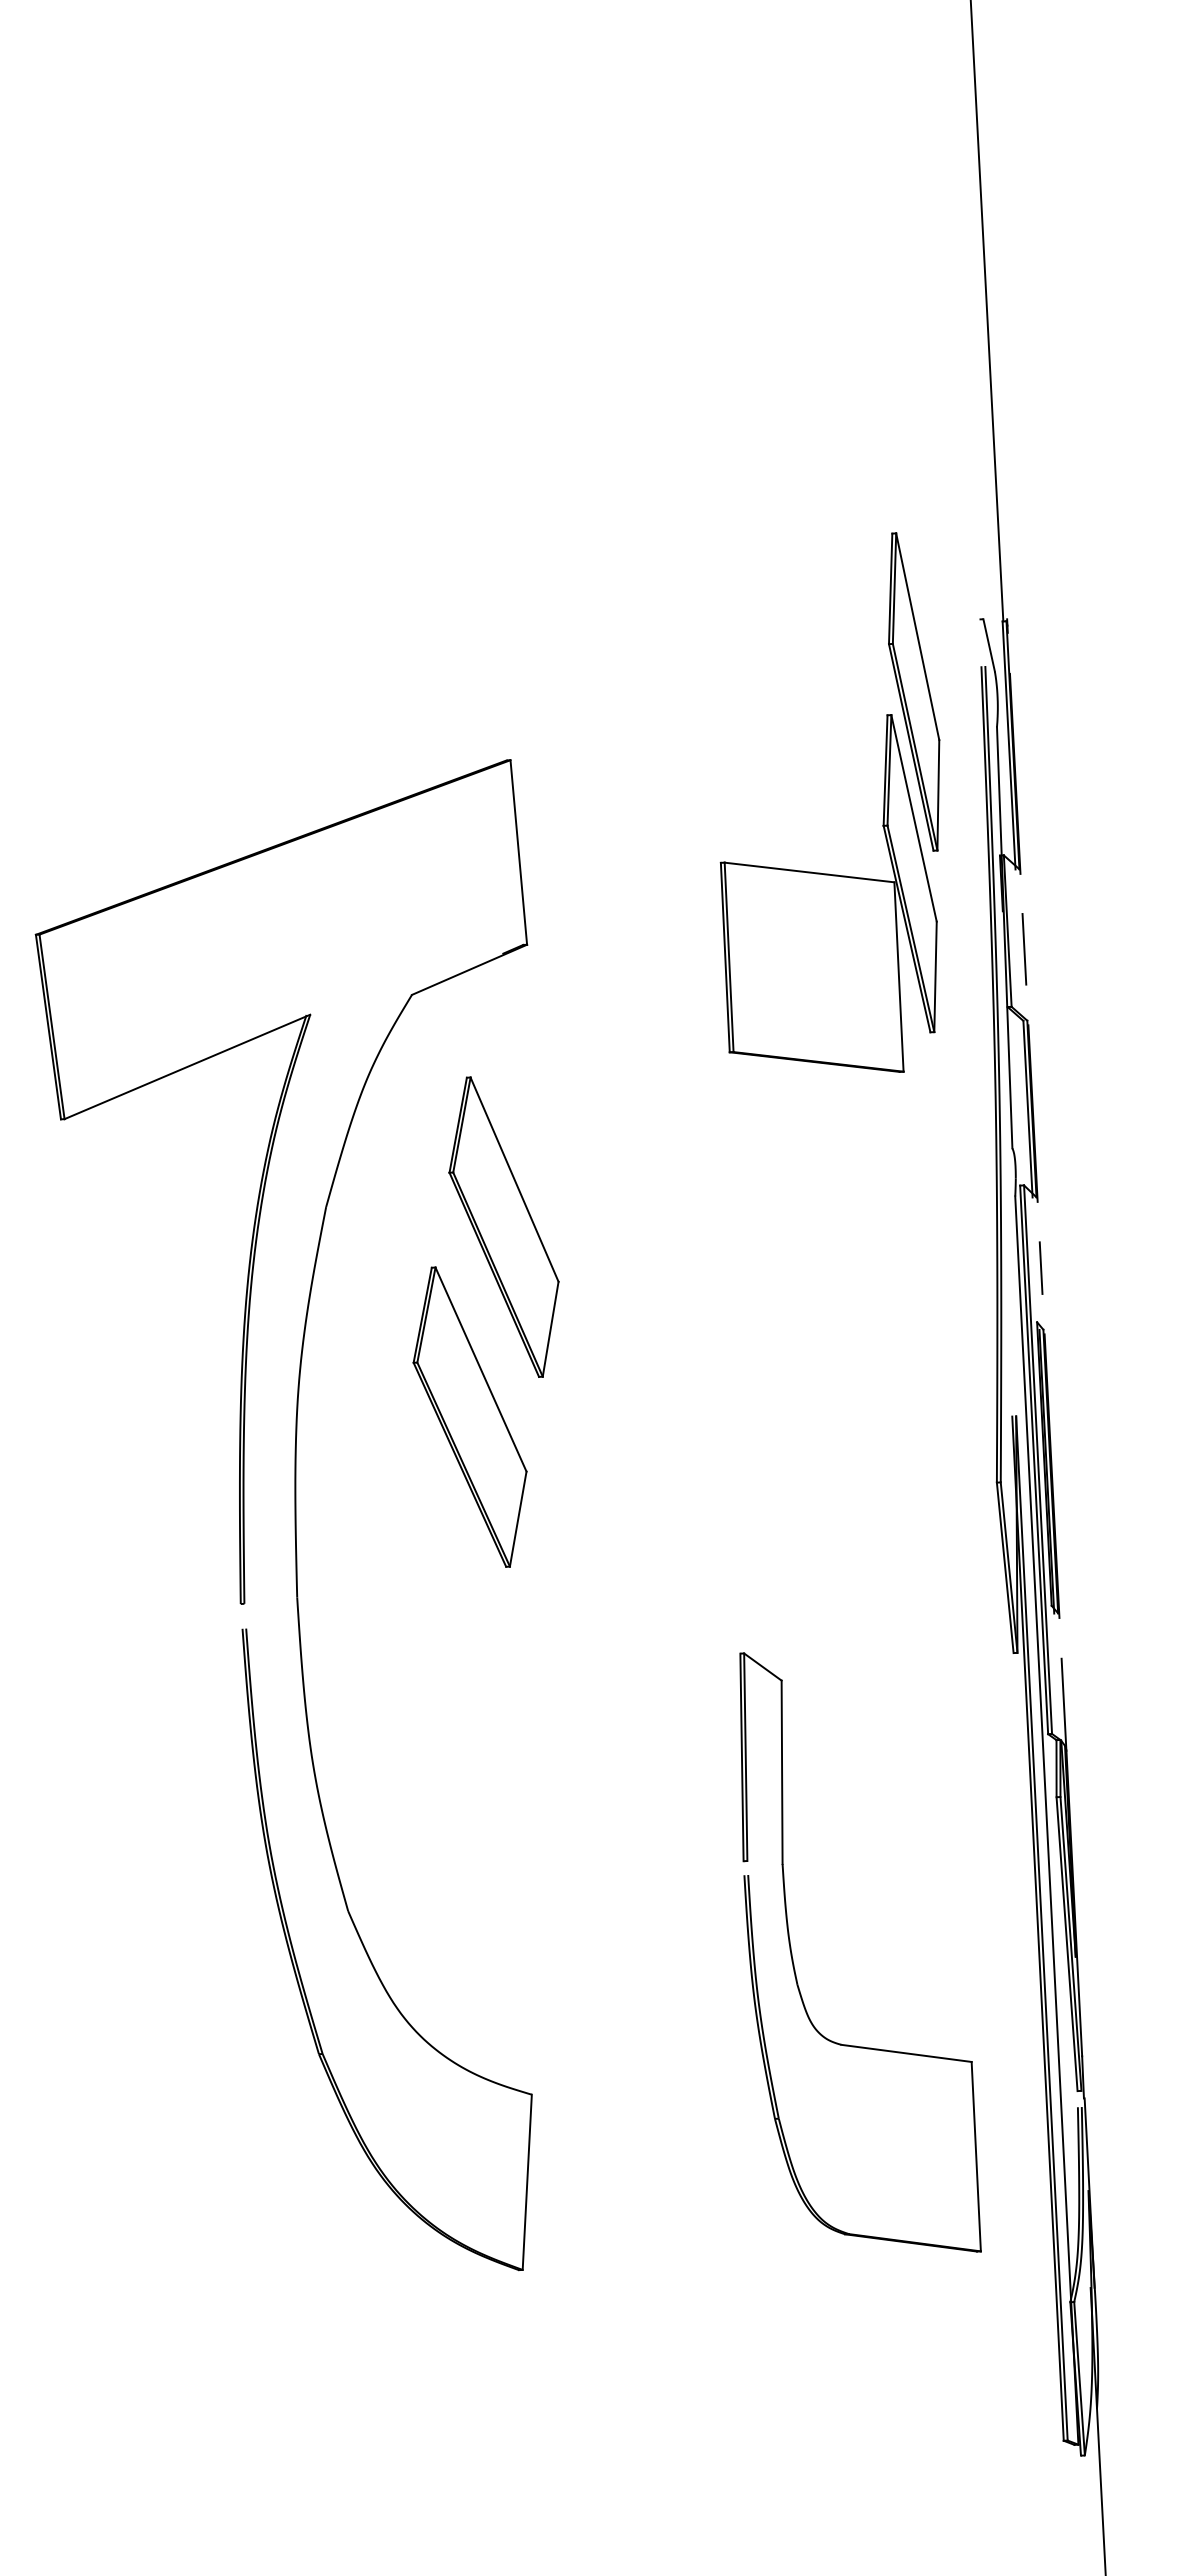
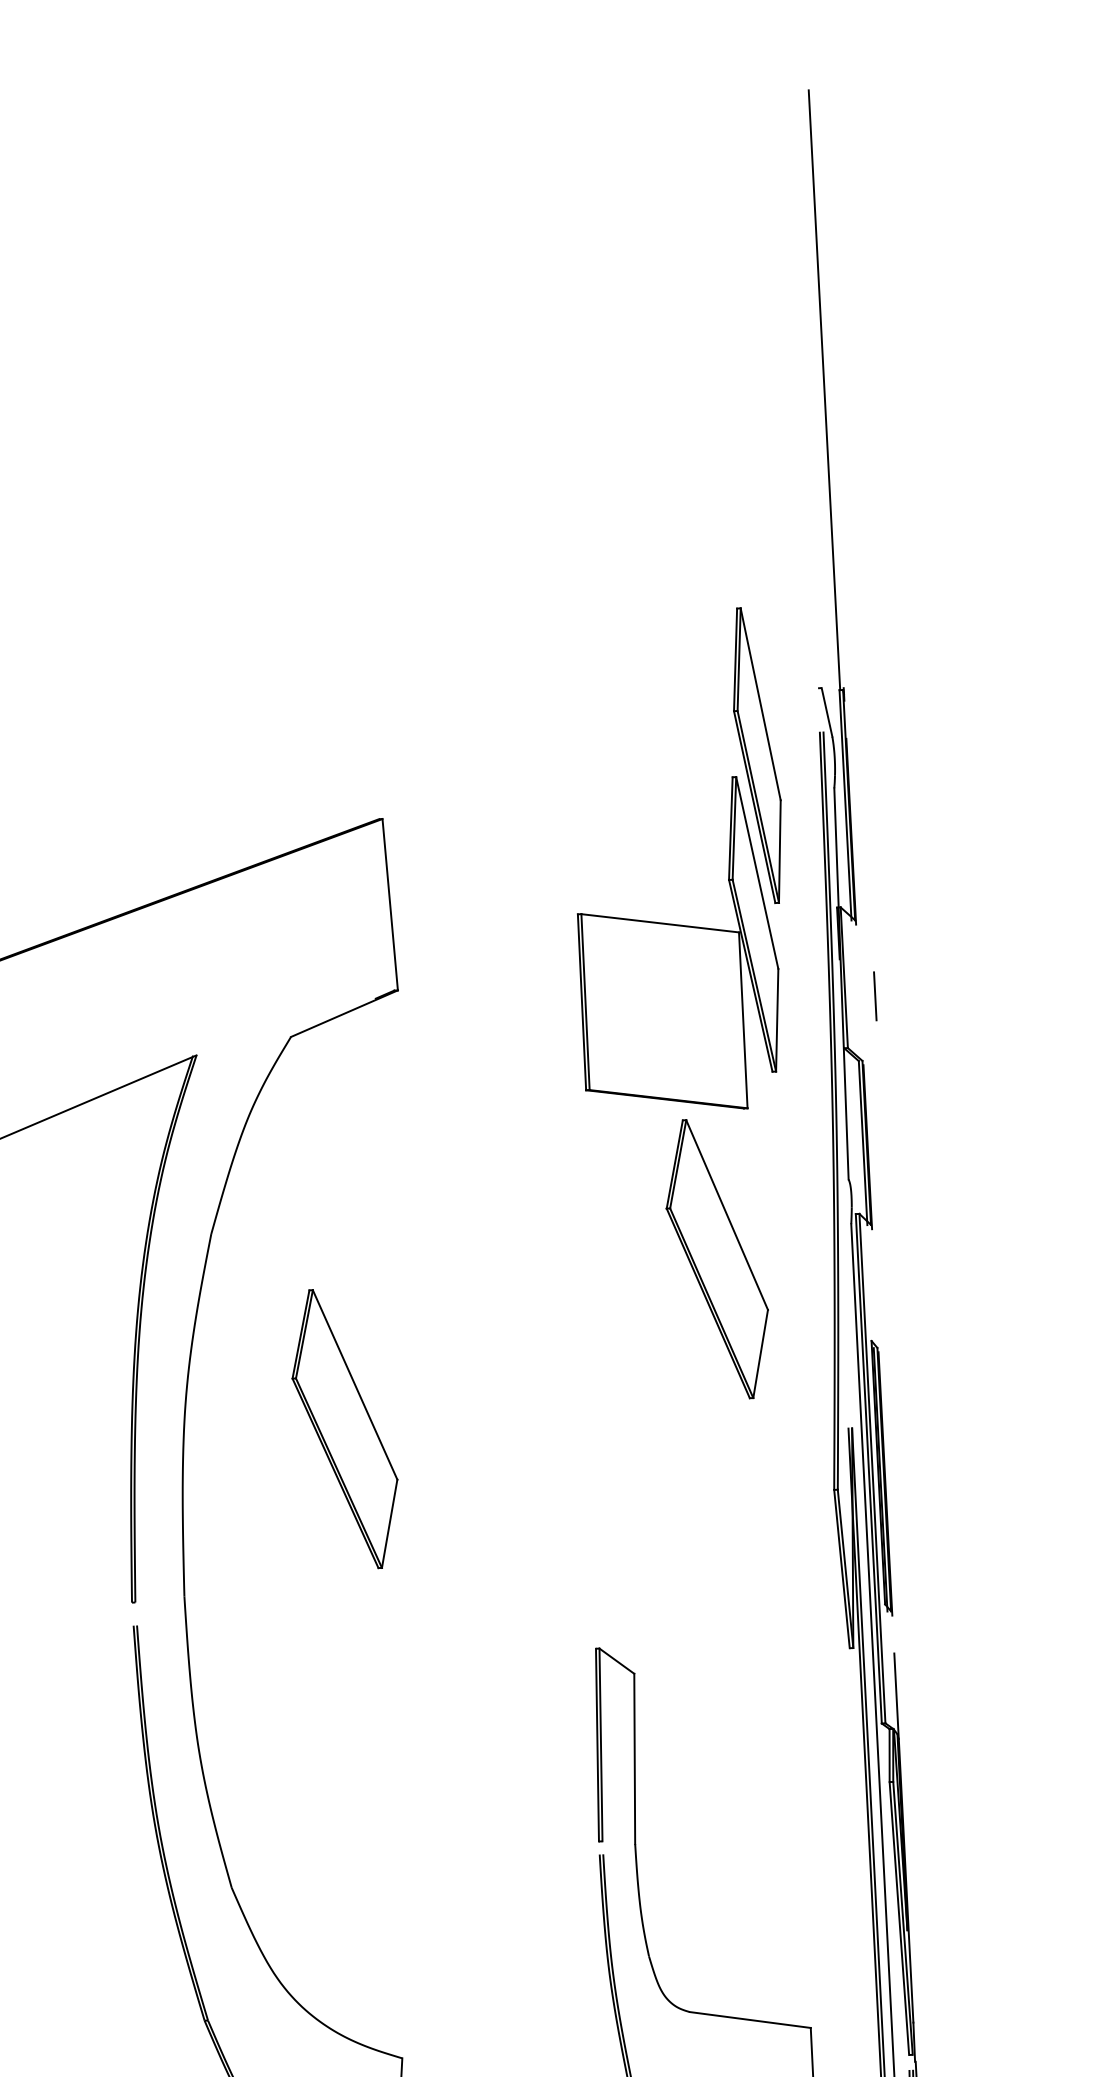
line: (1024, 949) -> (859, 994), removed
part: (503, 1226) -> (716, 1258), moved
line: (1040, 1267) -> (874, 995), moved

